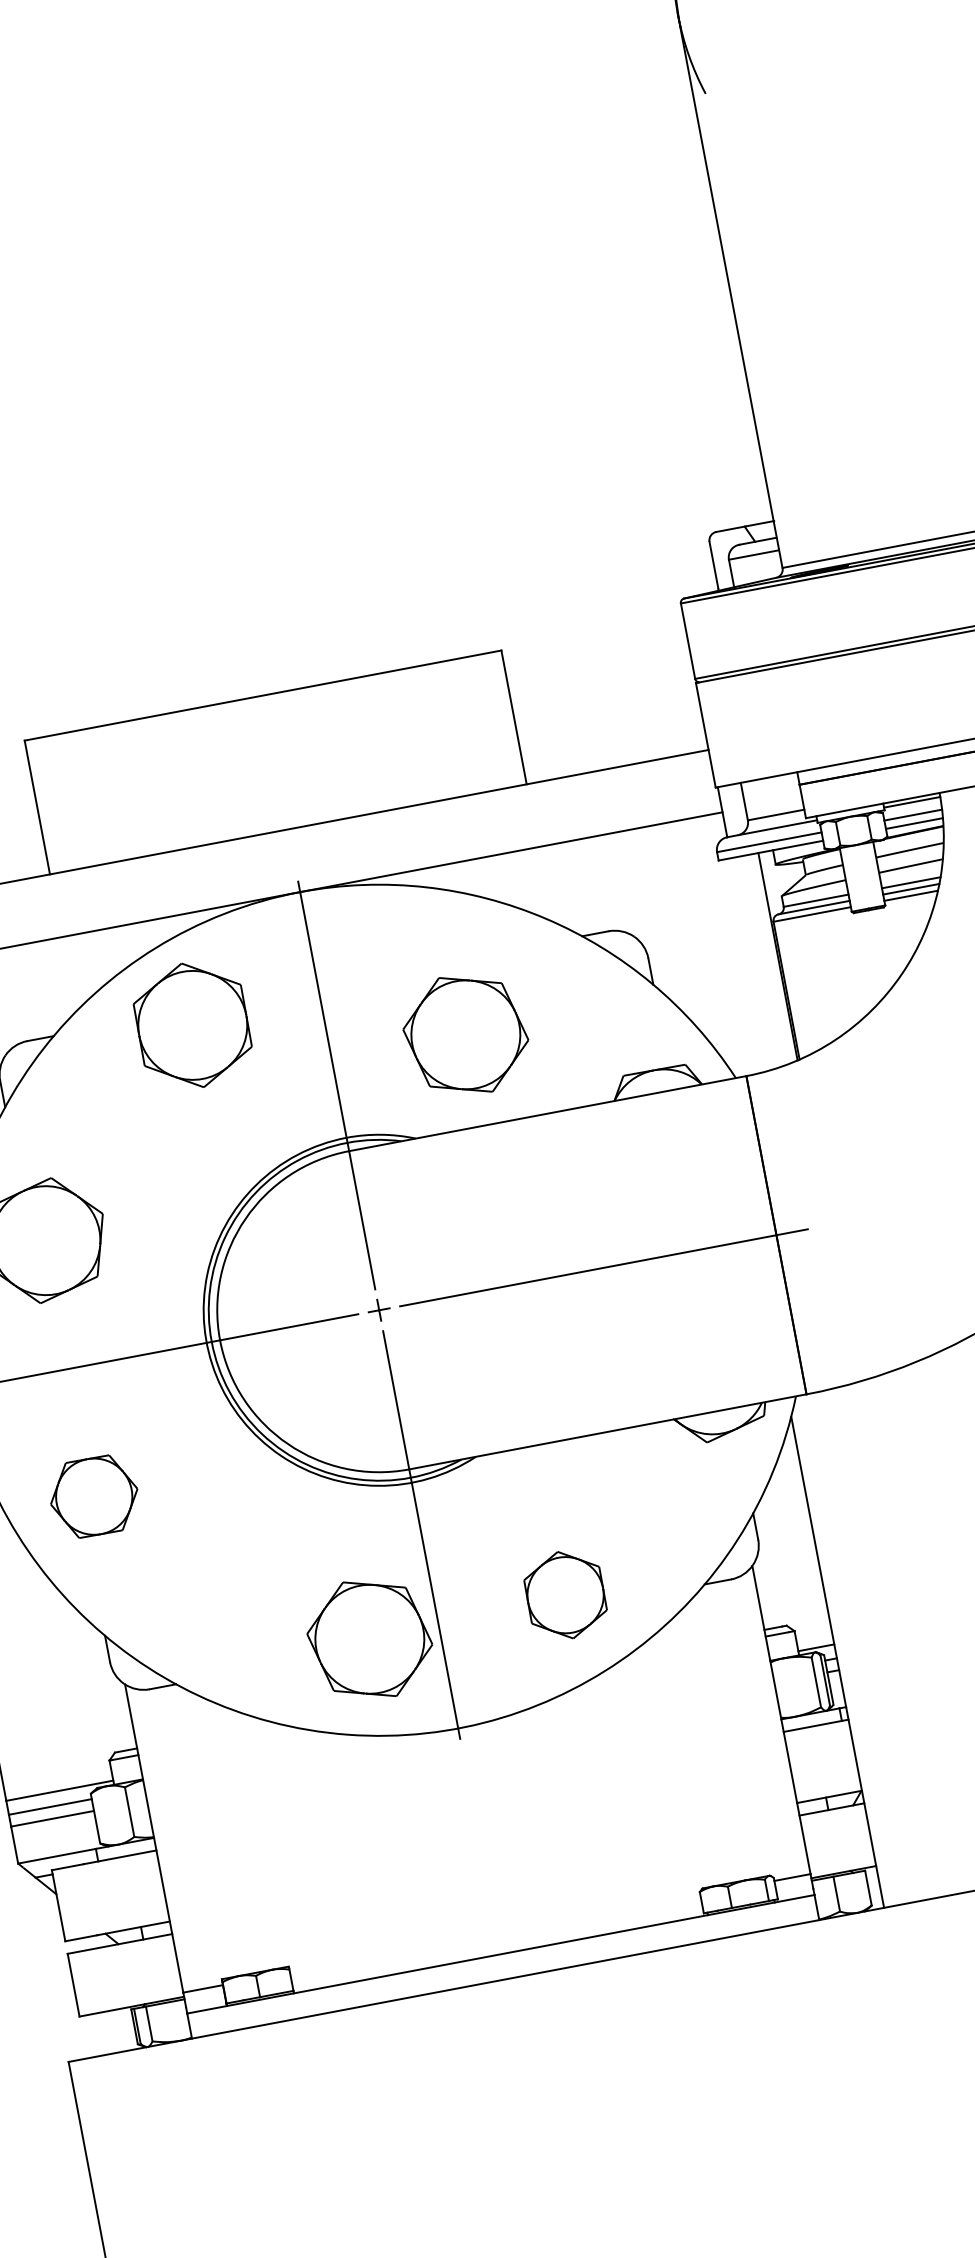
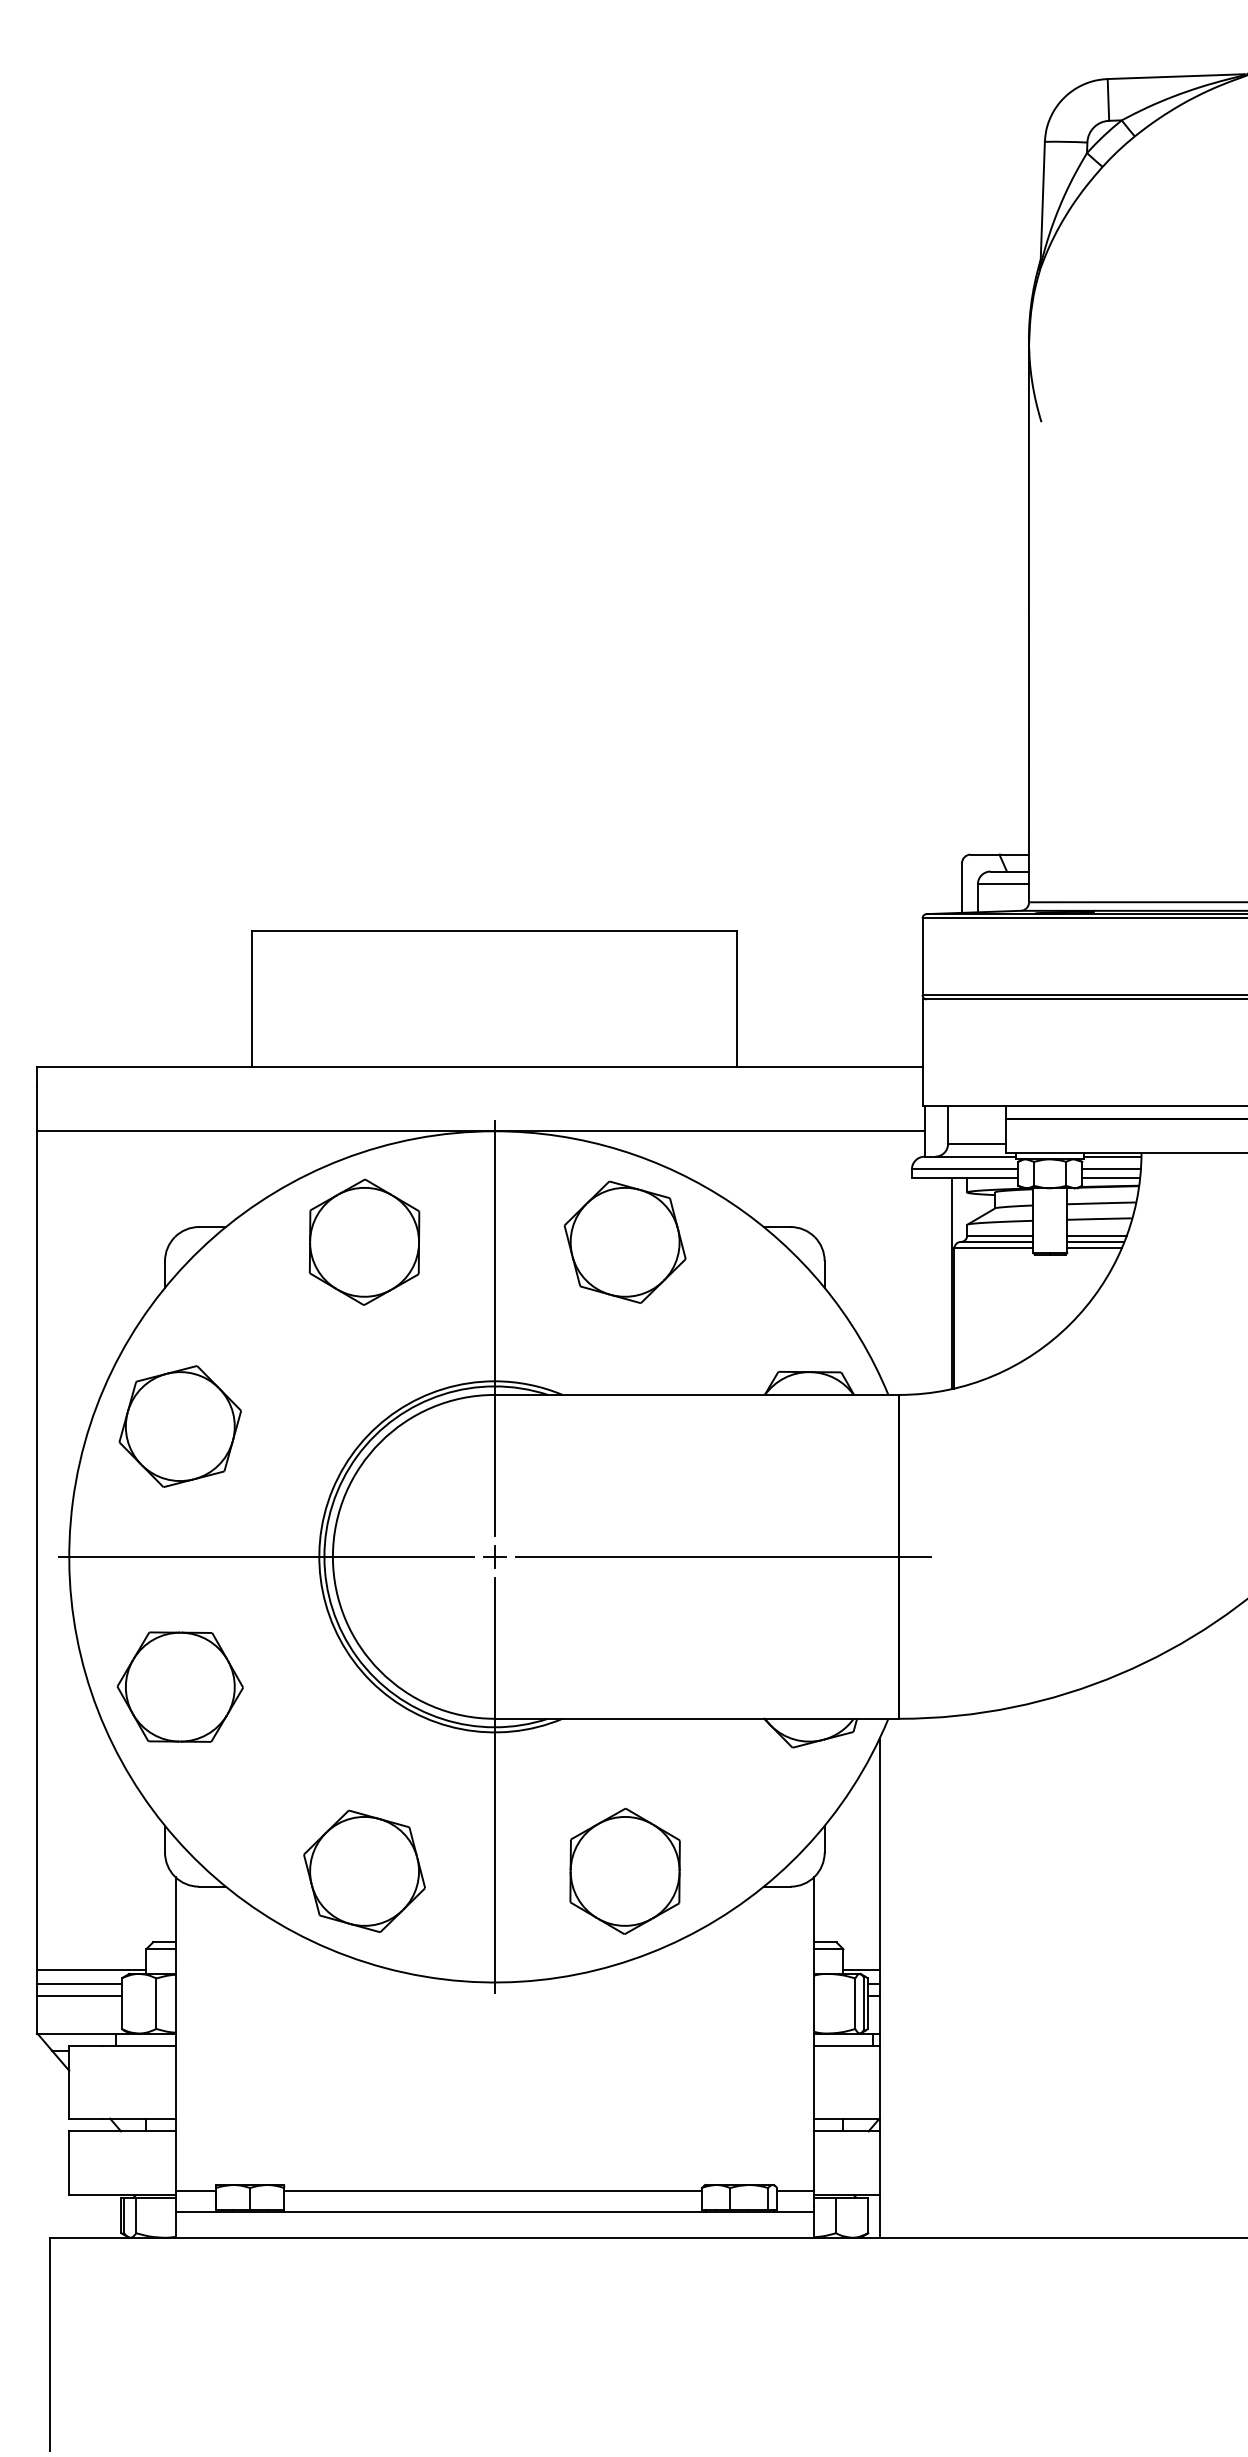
part: (465, 1034) -> (624, 1241), moved
part: (93, 1496) -> (179, 1686), size x1.43
part: (565, 1595) -> (624, 1871), size x1.43
part: (369, 1638) -> (364, 1870), moved
line: (494, 1933) -> (492, 2190), added

